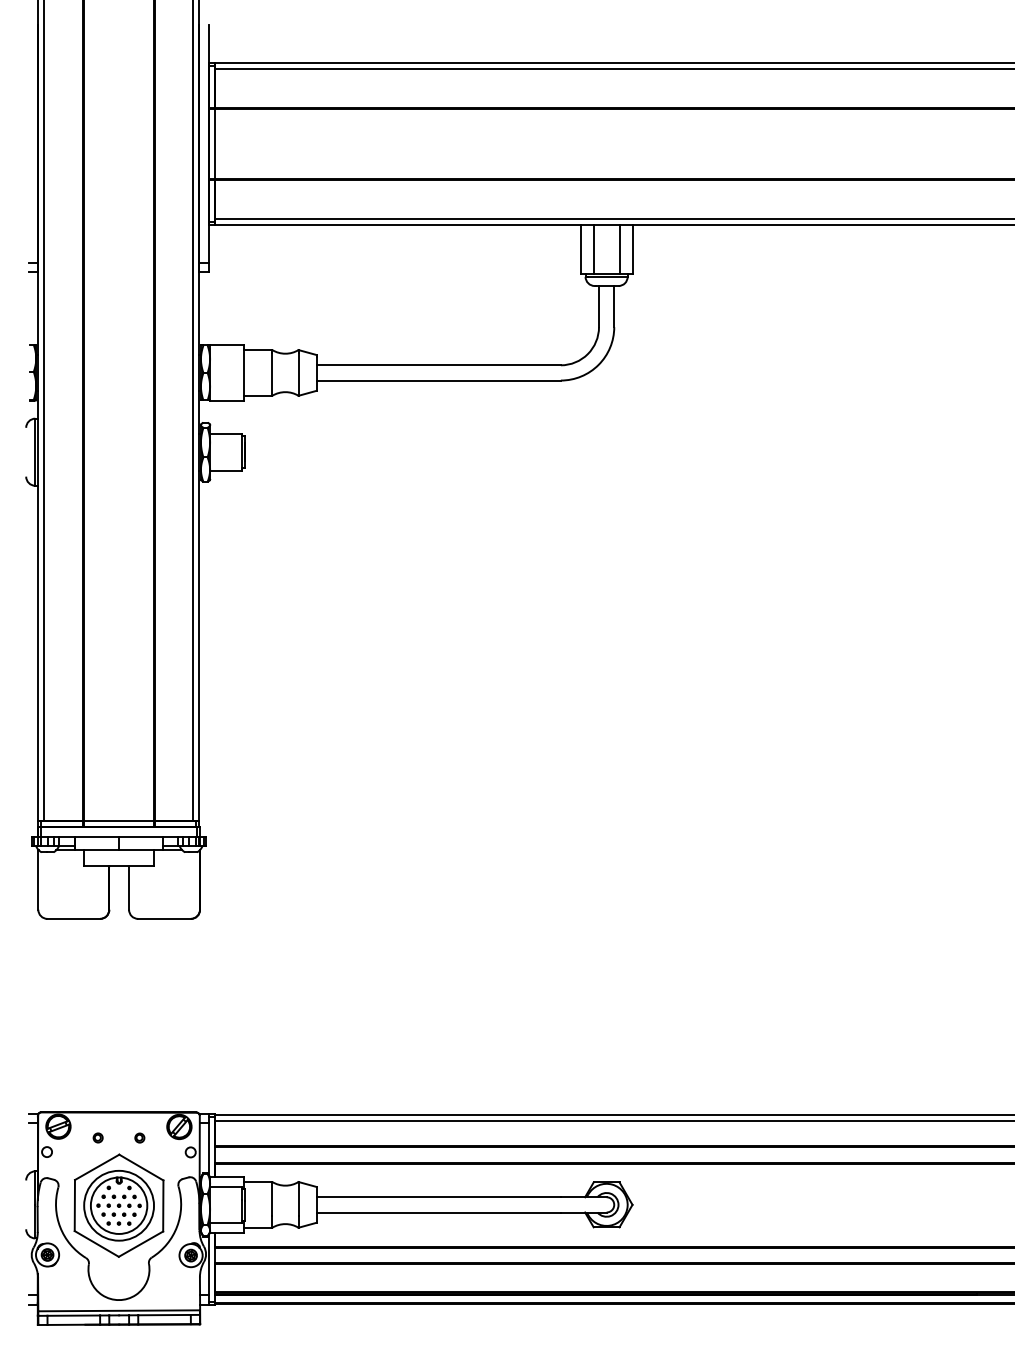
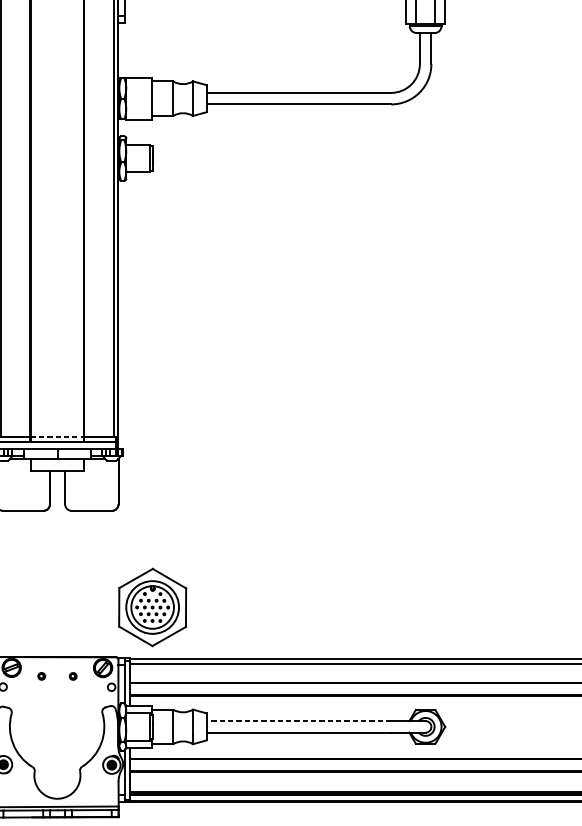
line: (119, 821) -> (57, 437), solid -> dashed
line: (438, 1197) -> (298, 721), solid -> dashed
part: (118, 1205) -> (152, 607), moved

